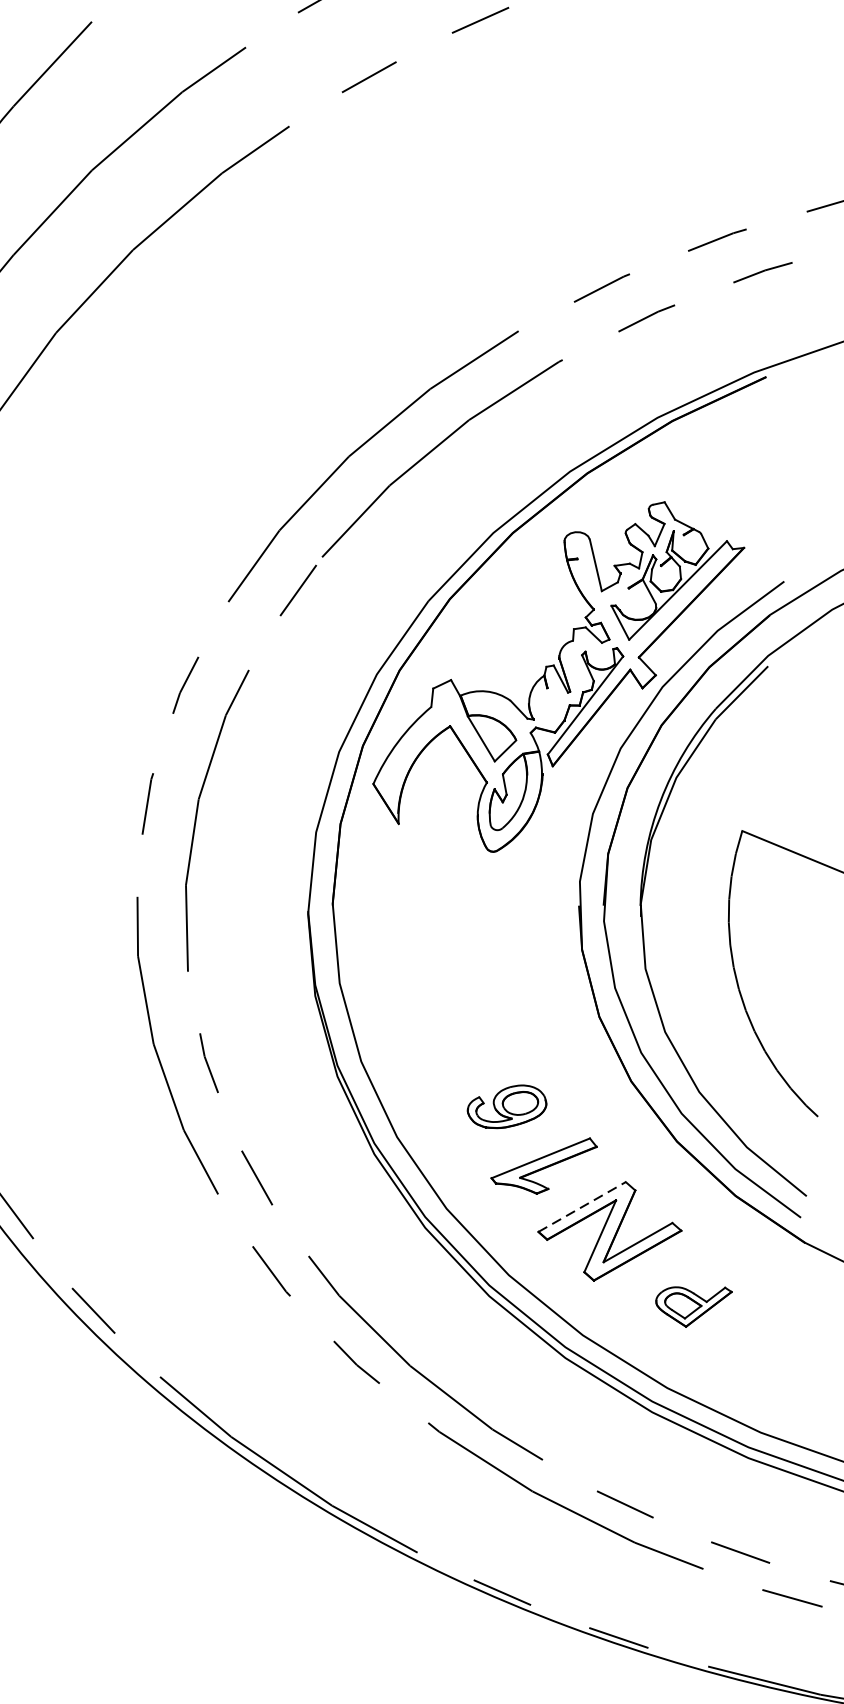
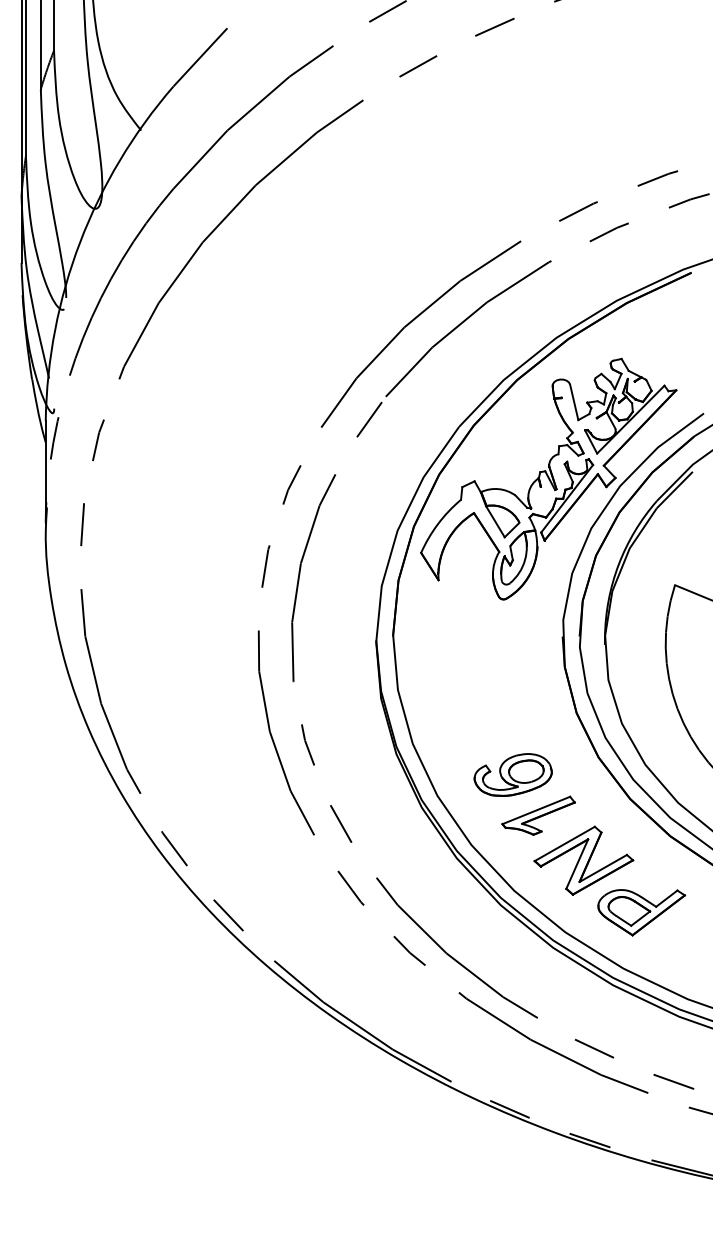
part: (506, 1106) -> (512, 774), size x1.43
line: (581, 1206) -> (564, 843), dashed -> solid
part: (693, 1306) -> (641, 912), size x1.67

